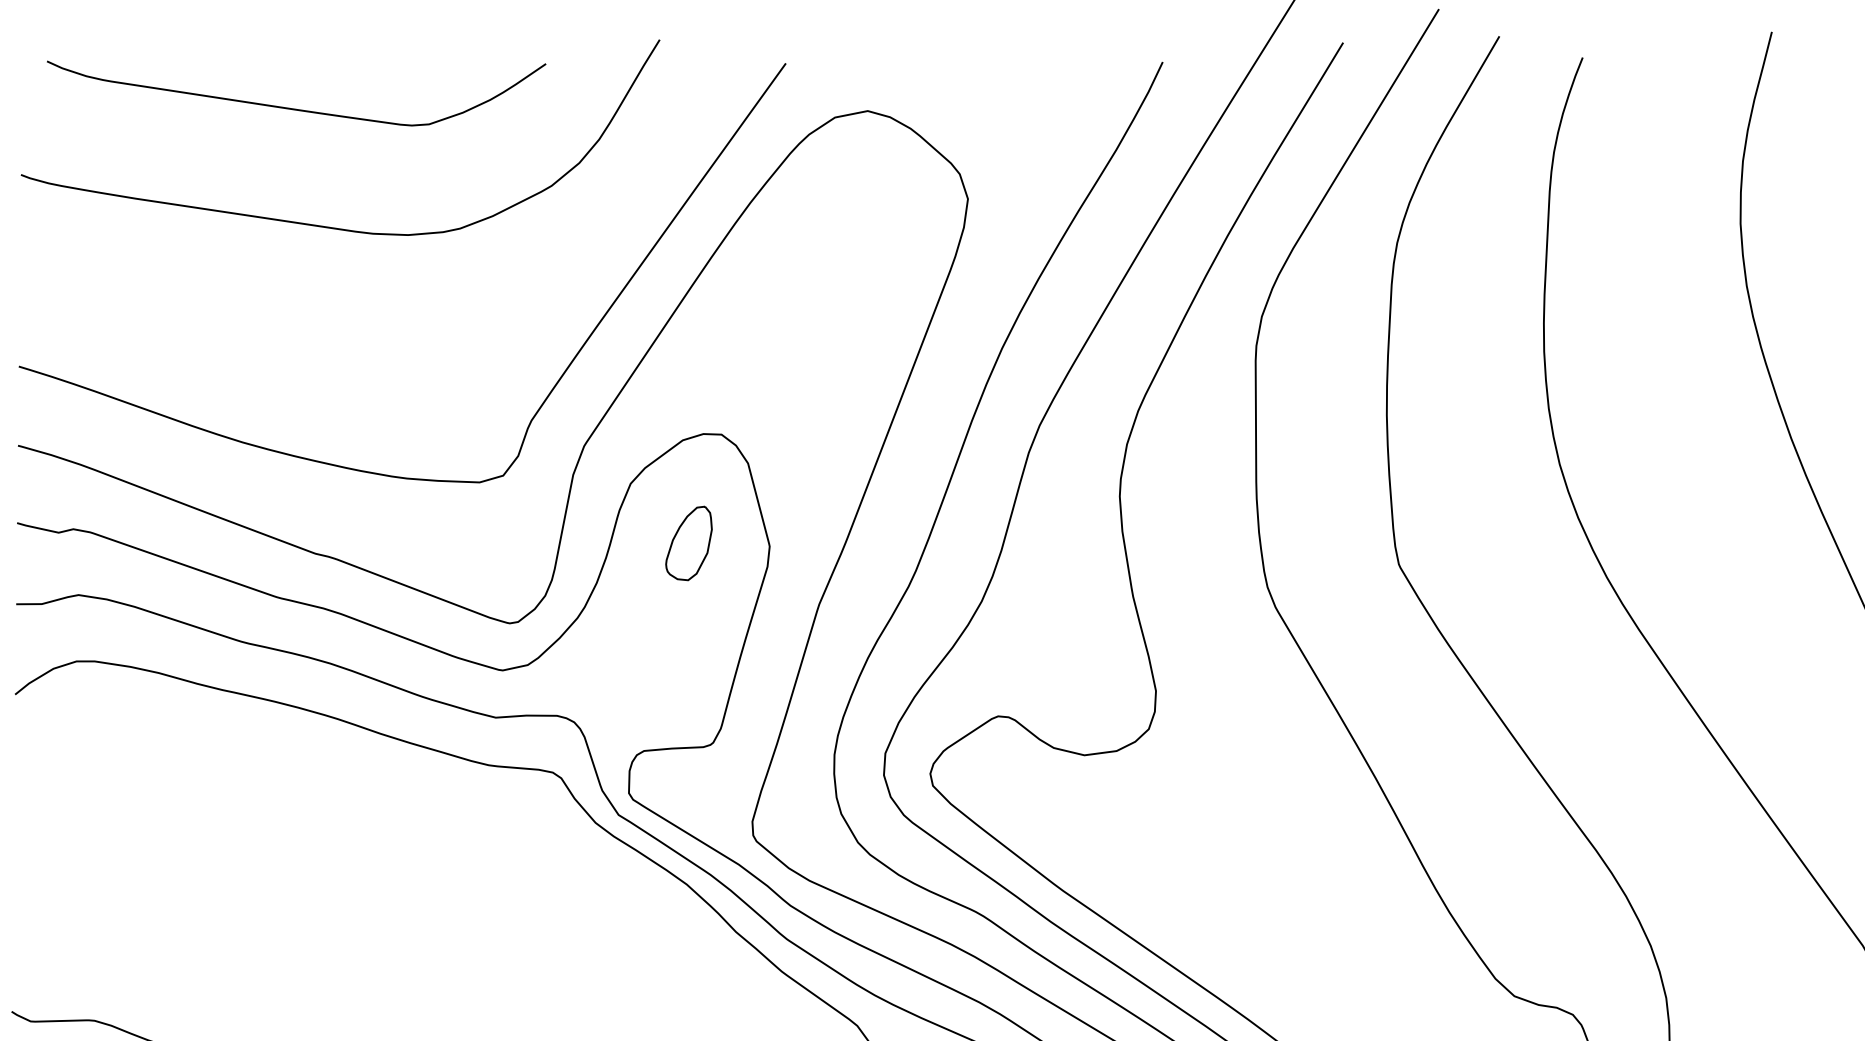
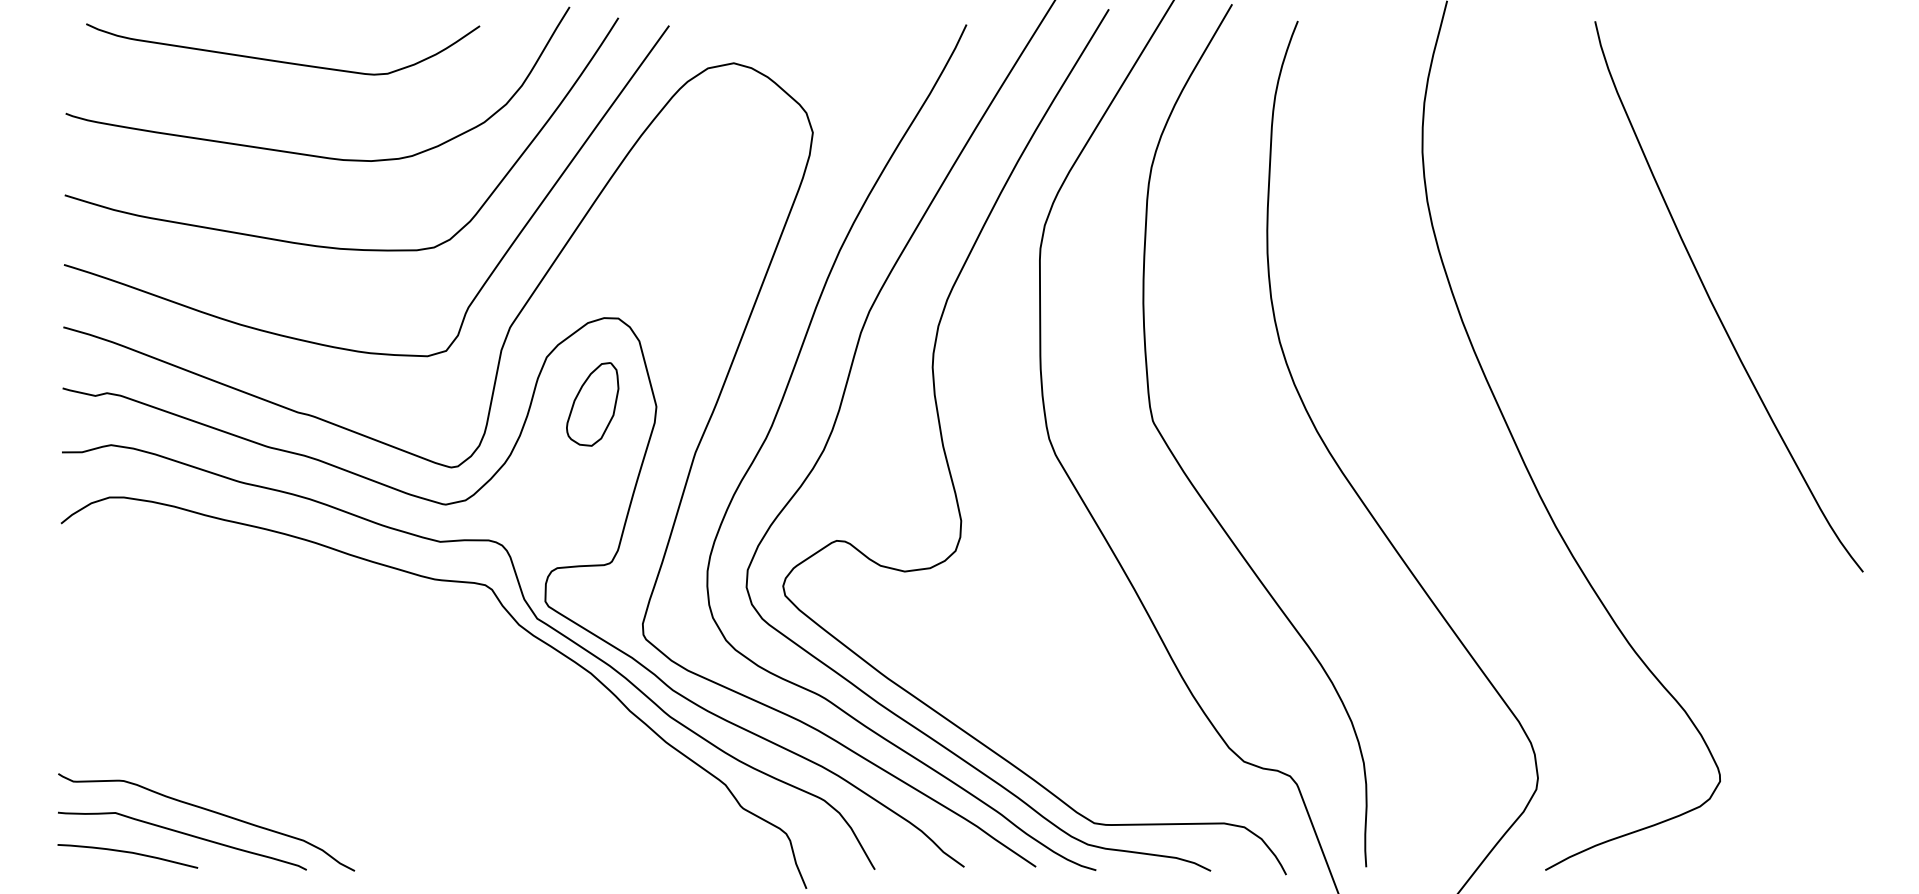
curve: (356, 343) -> (330, 246), added
part: (688, 543) -> (592, 404), size x1.43

